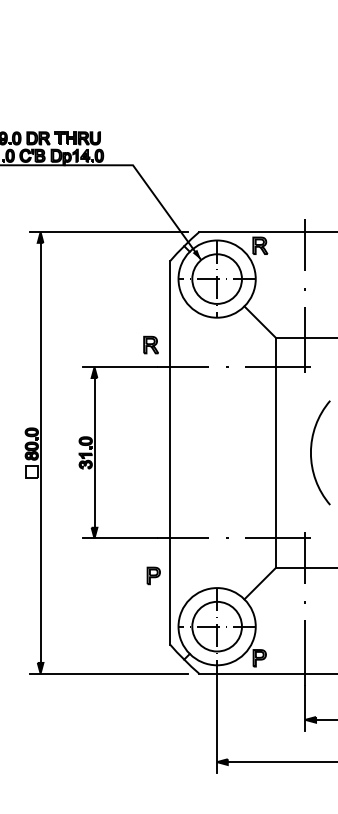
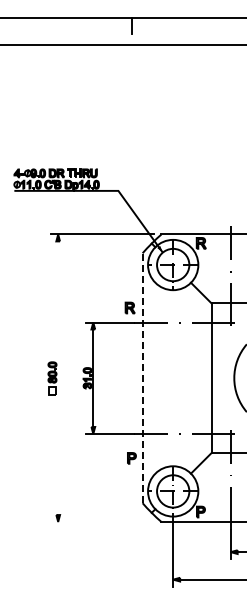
line: (41, 453) -> (58, 378), removed
line: (170, 453) -> (142, 378), solid -> dashed
line: (108, 672) -> (102, 521), removed

